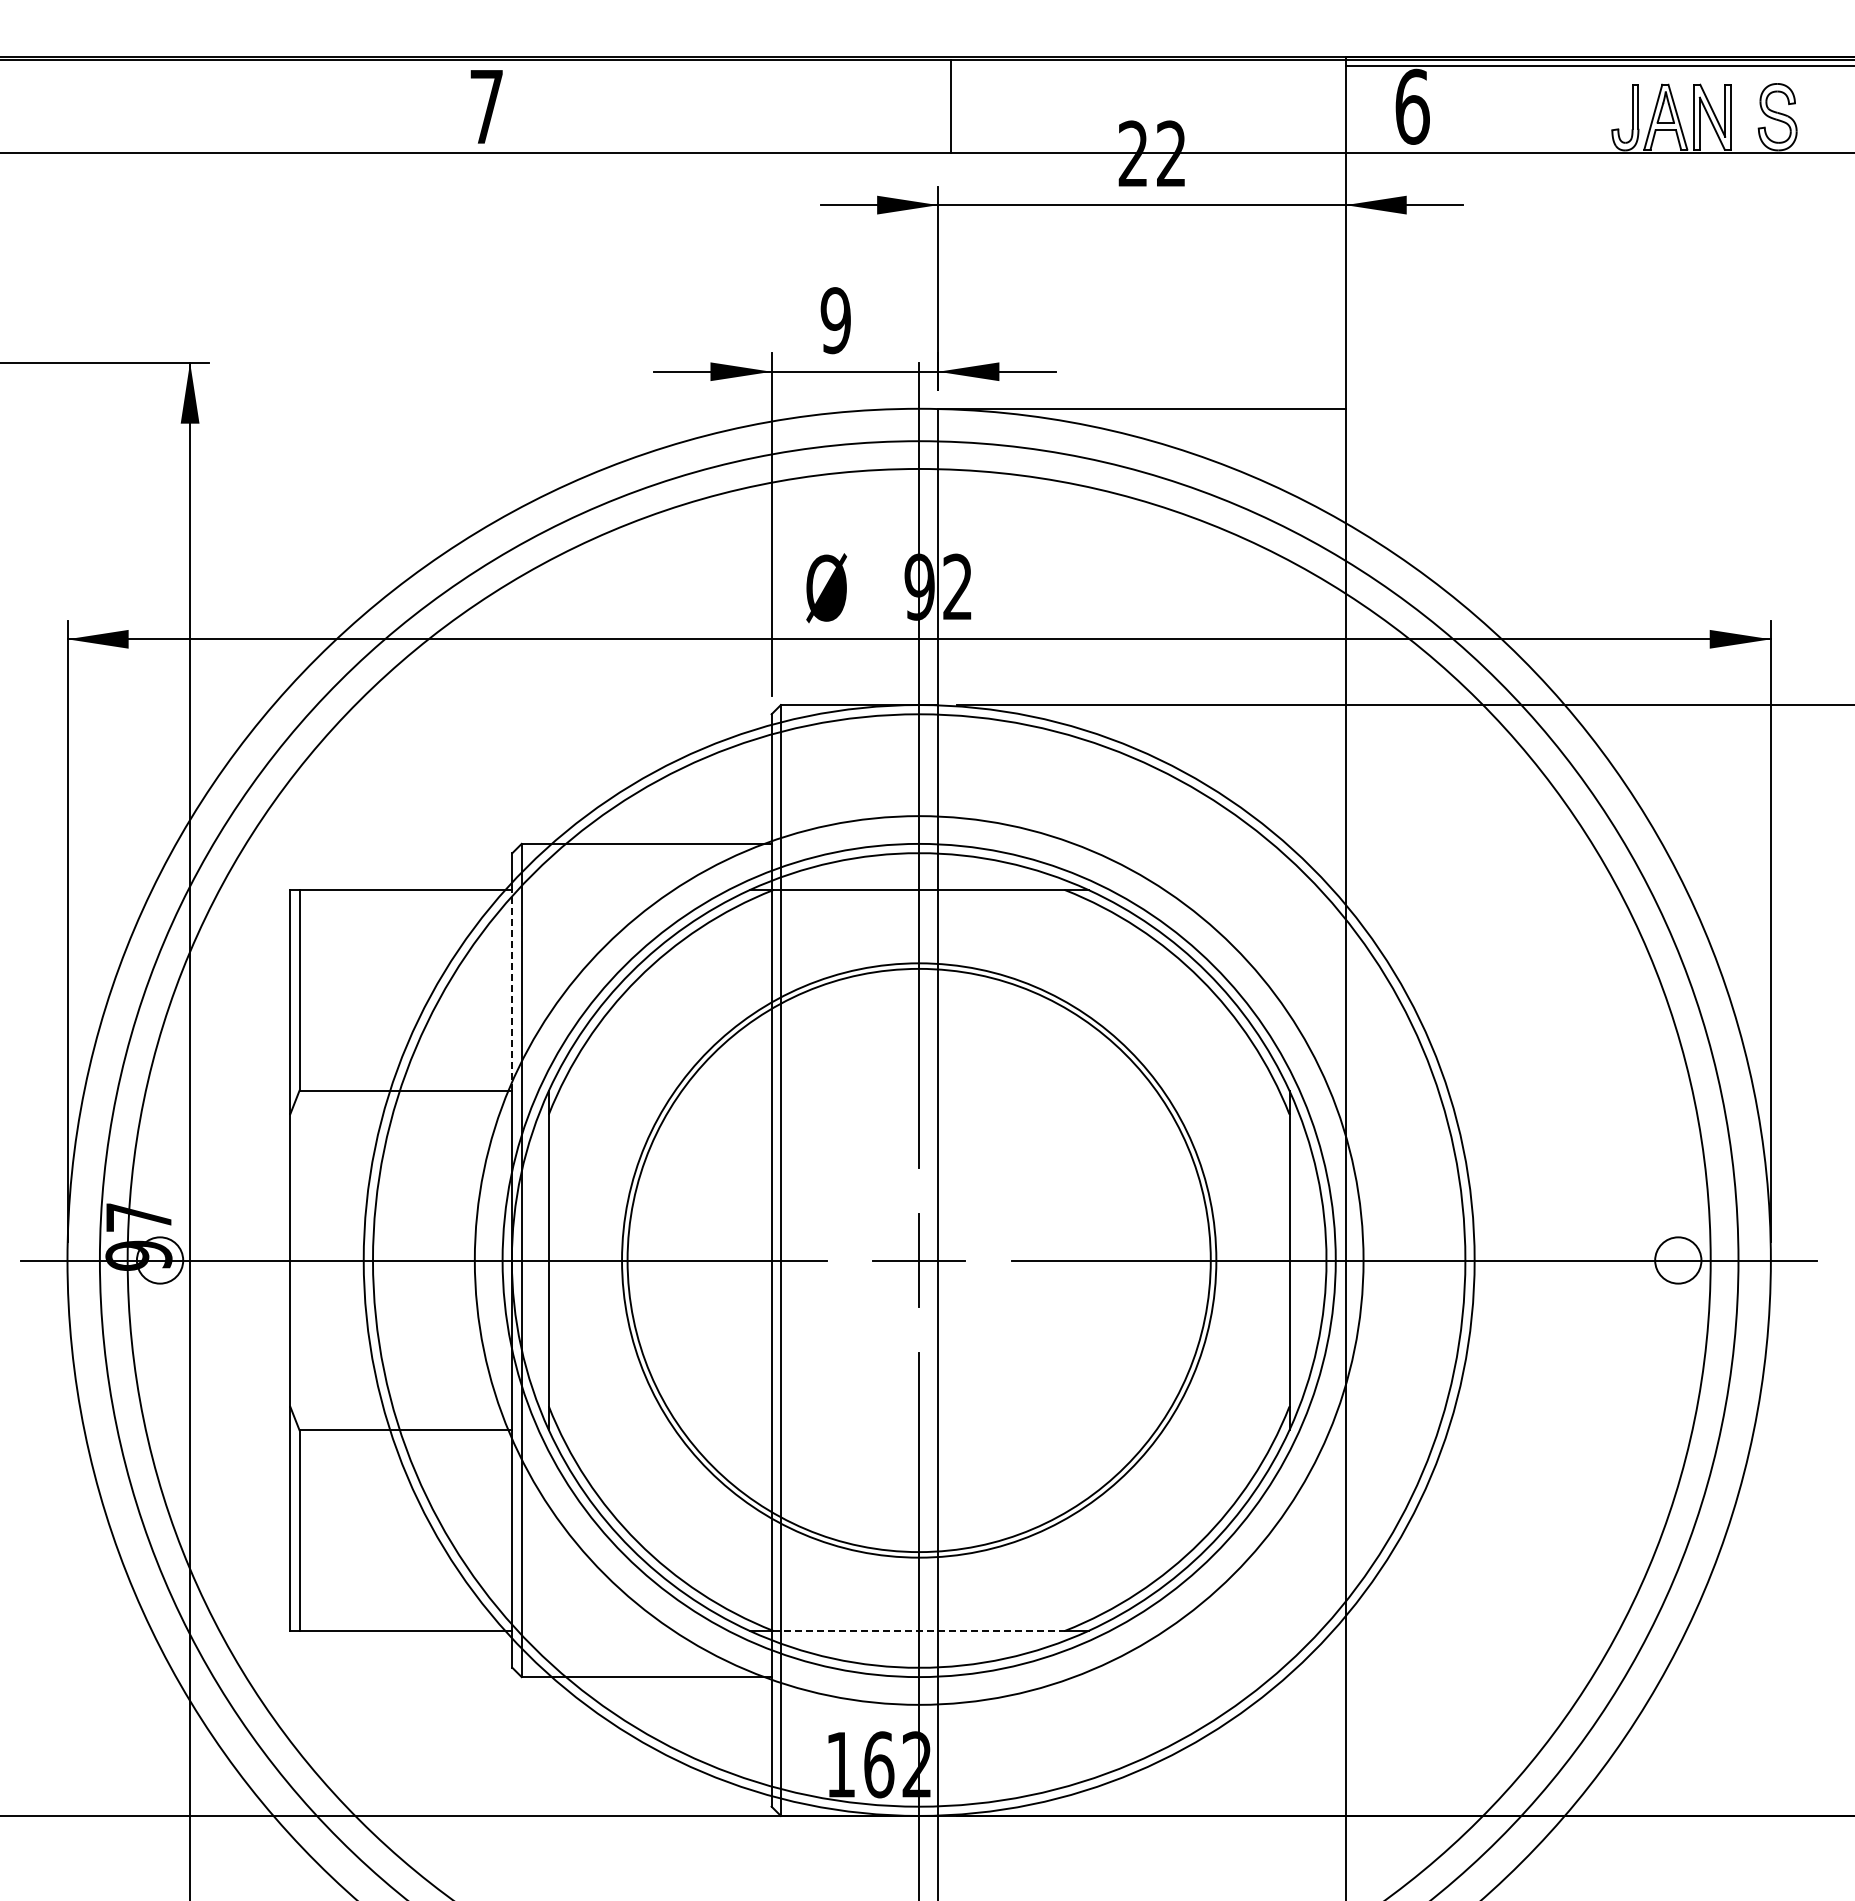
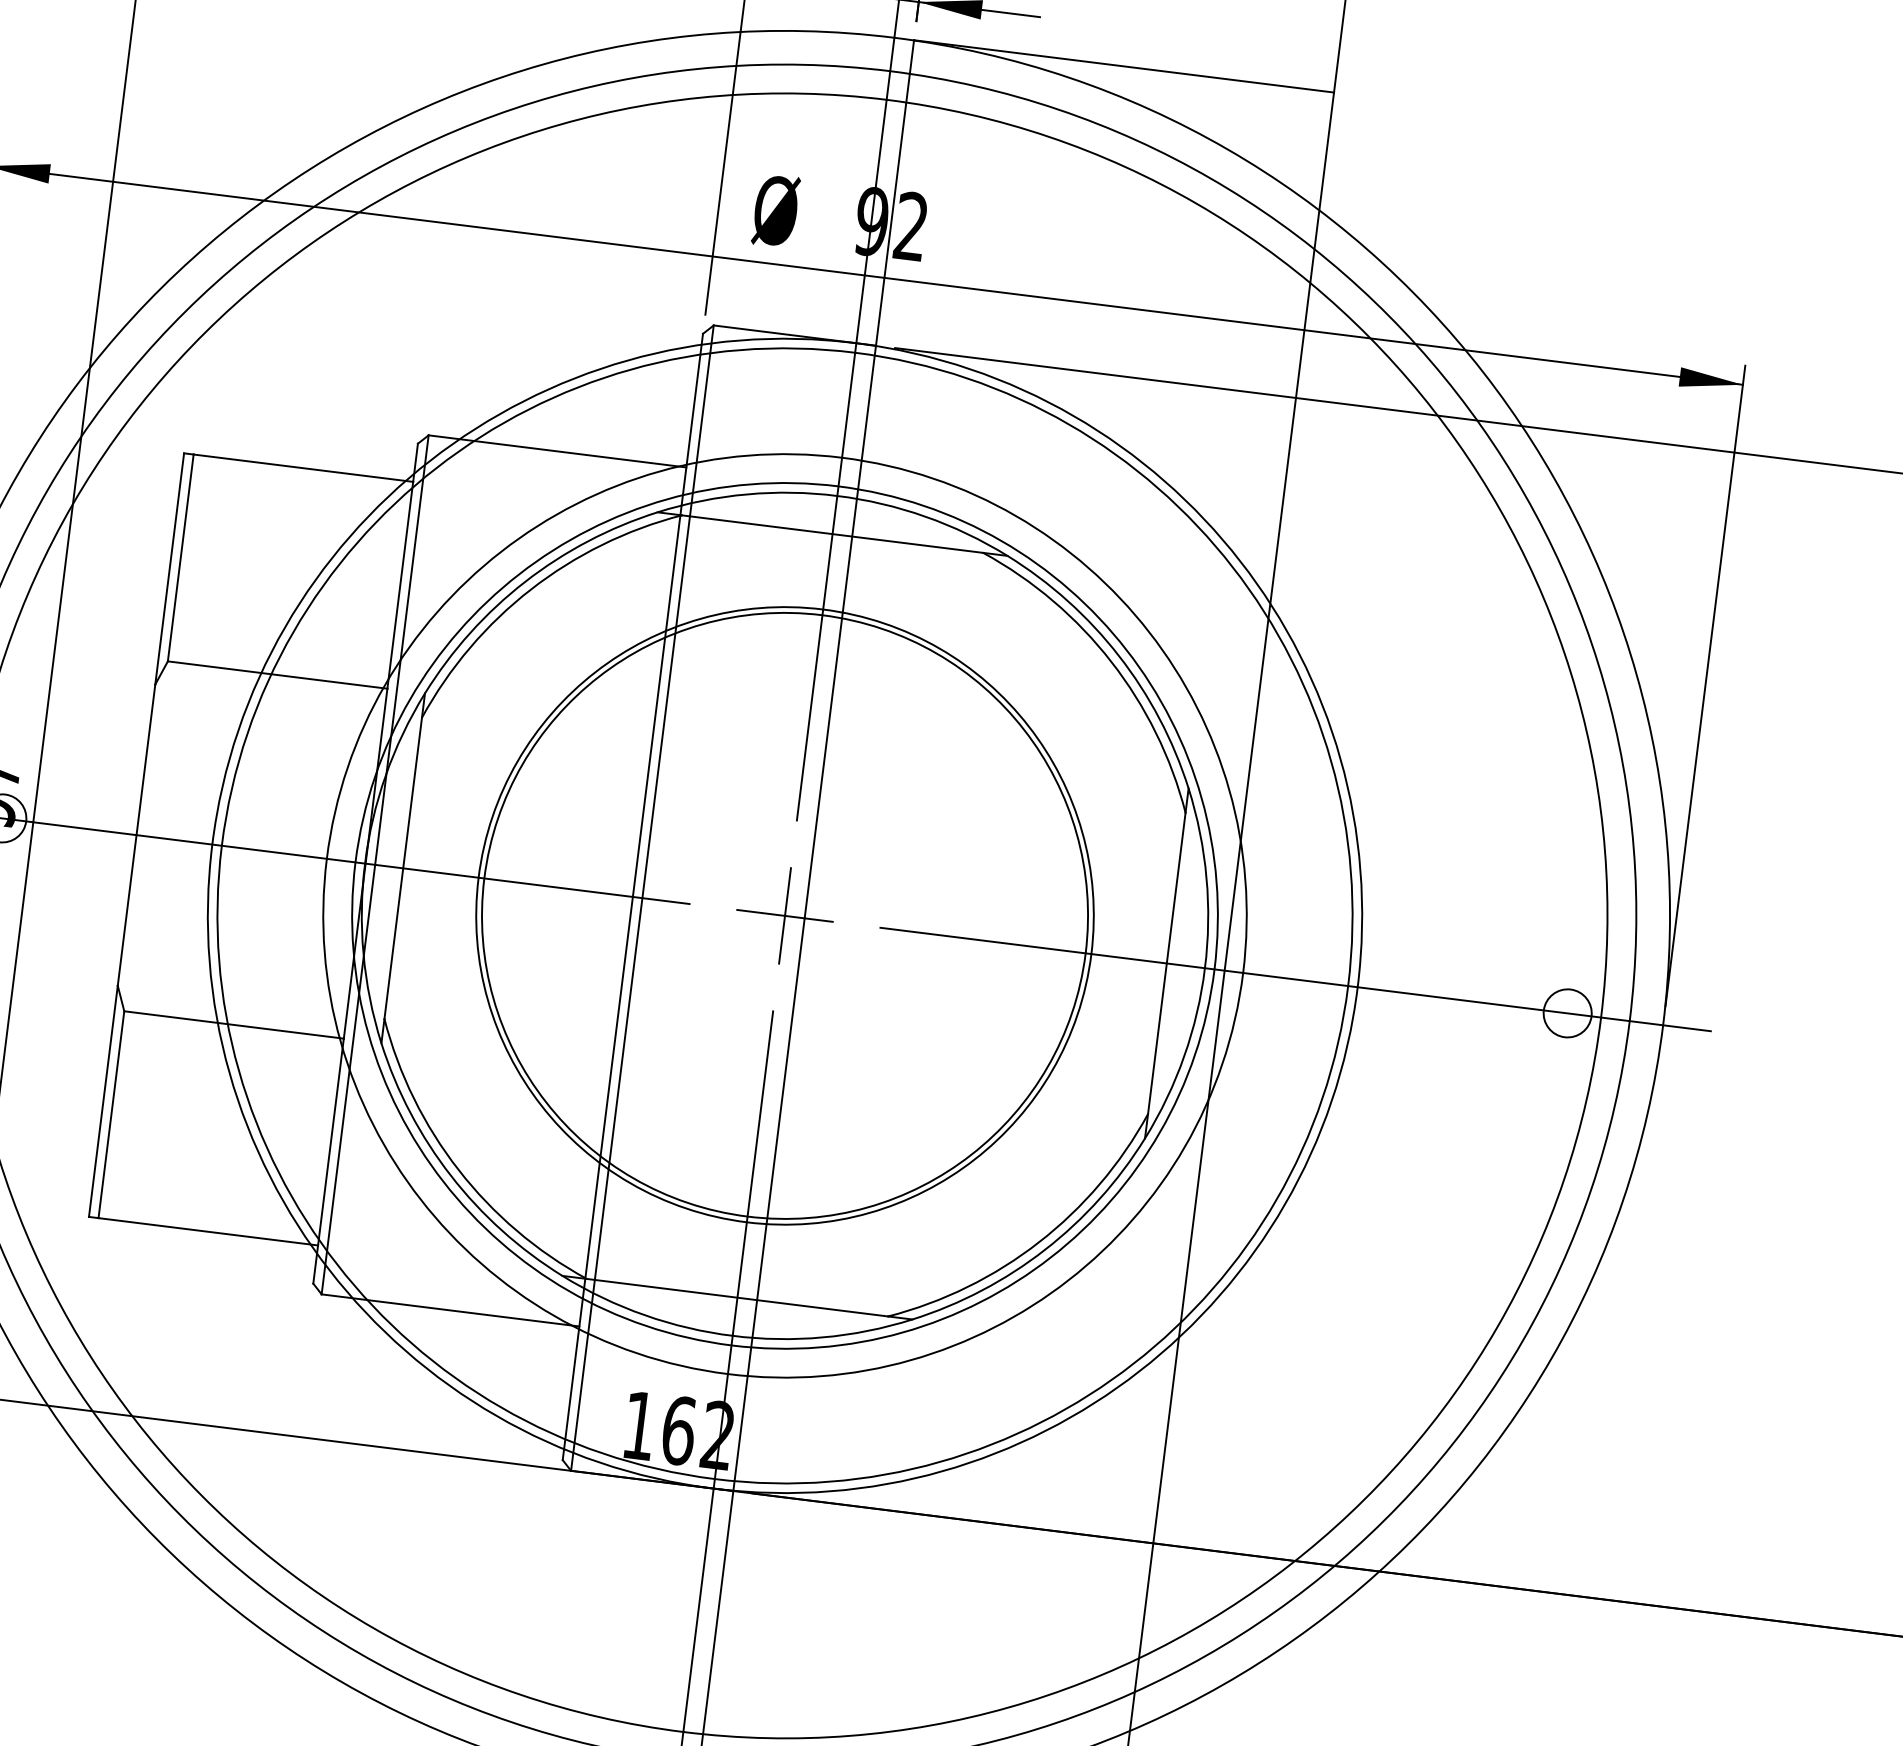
line: (512, 990) -> (400, 585), dashed -> solid
line: (919, 1630) -> (737, 1297), dashed -> solid

